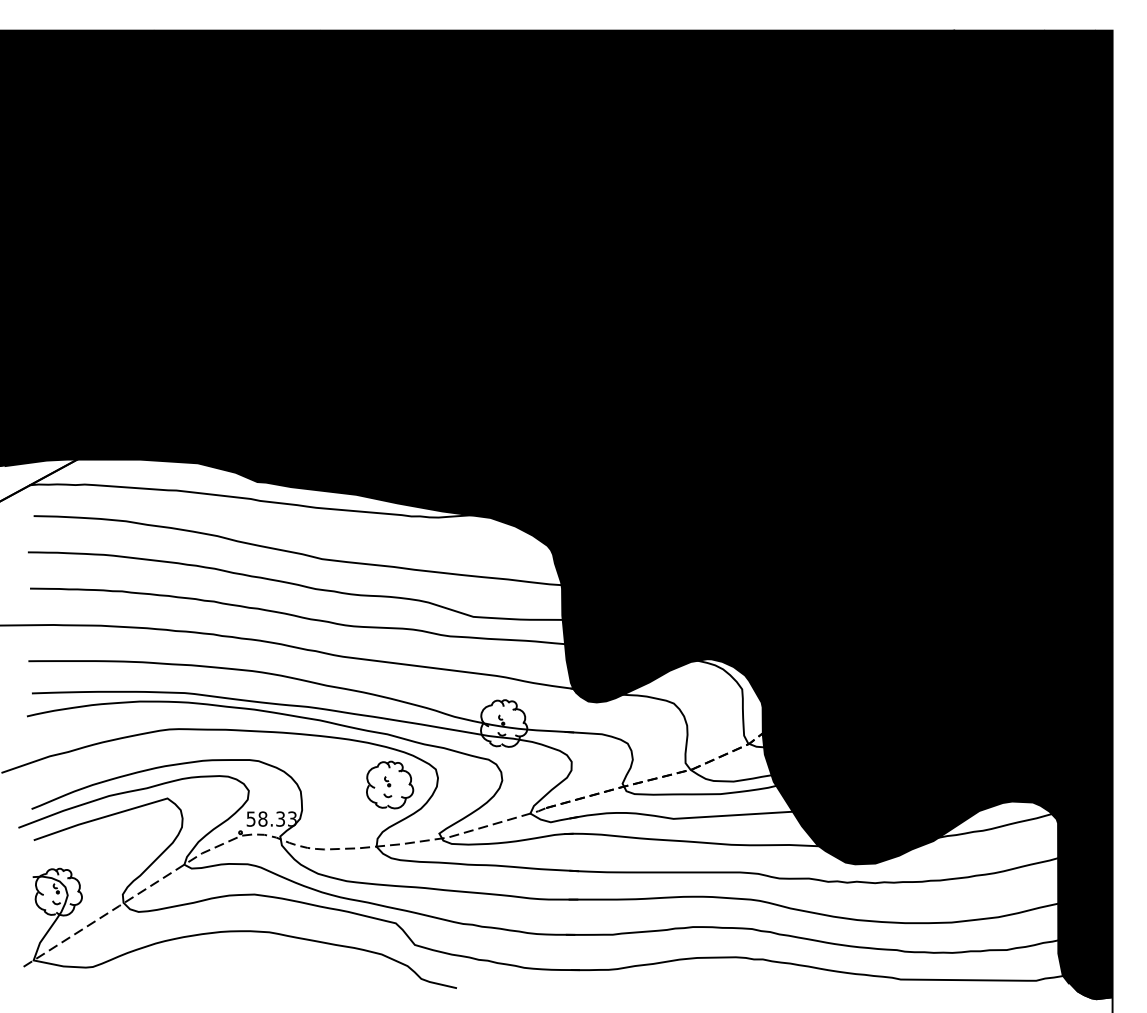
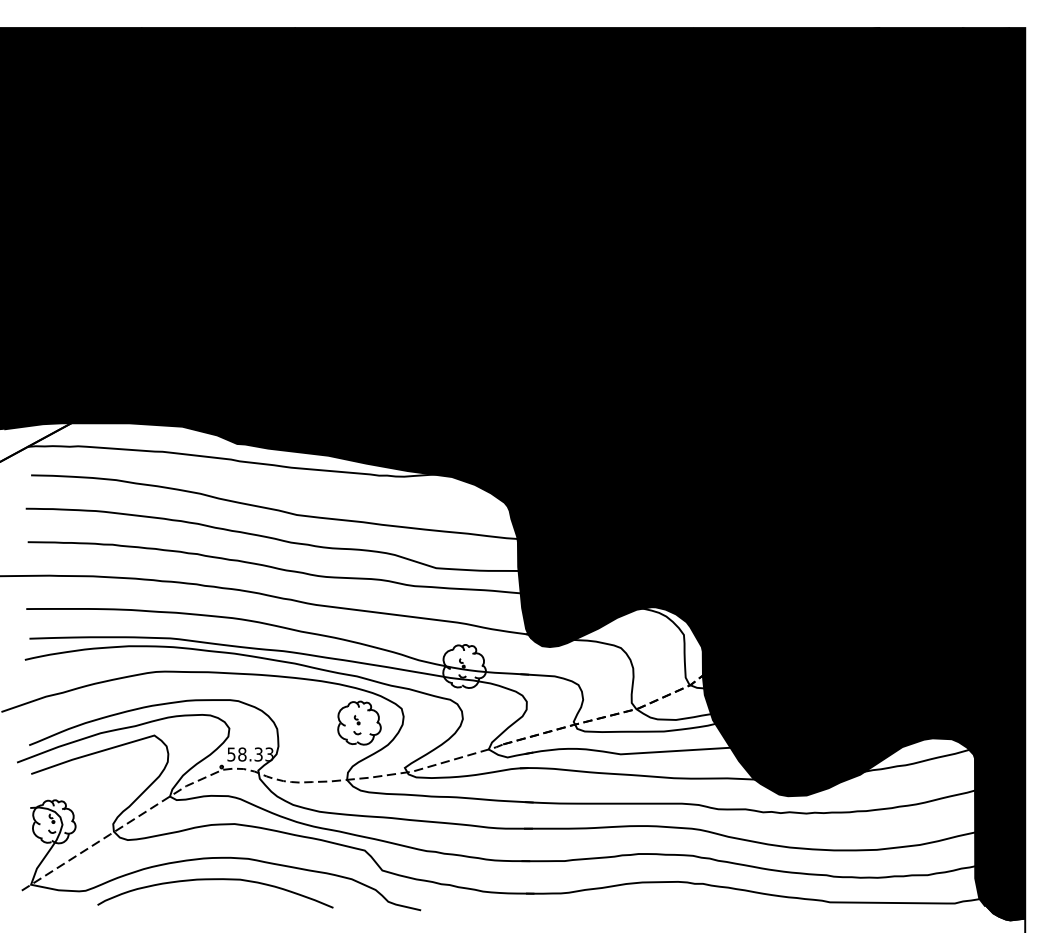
curve: (233, 955) -> (215, 880), added

